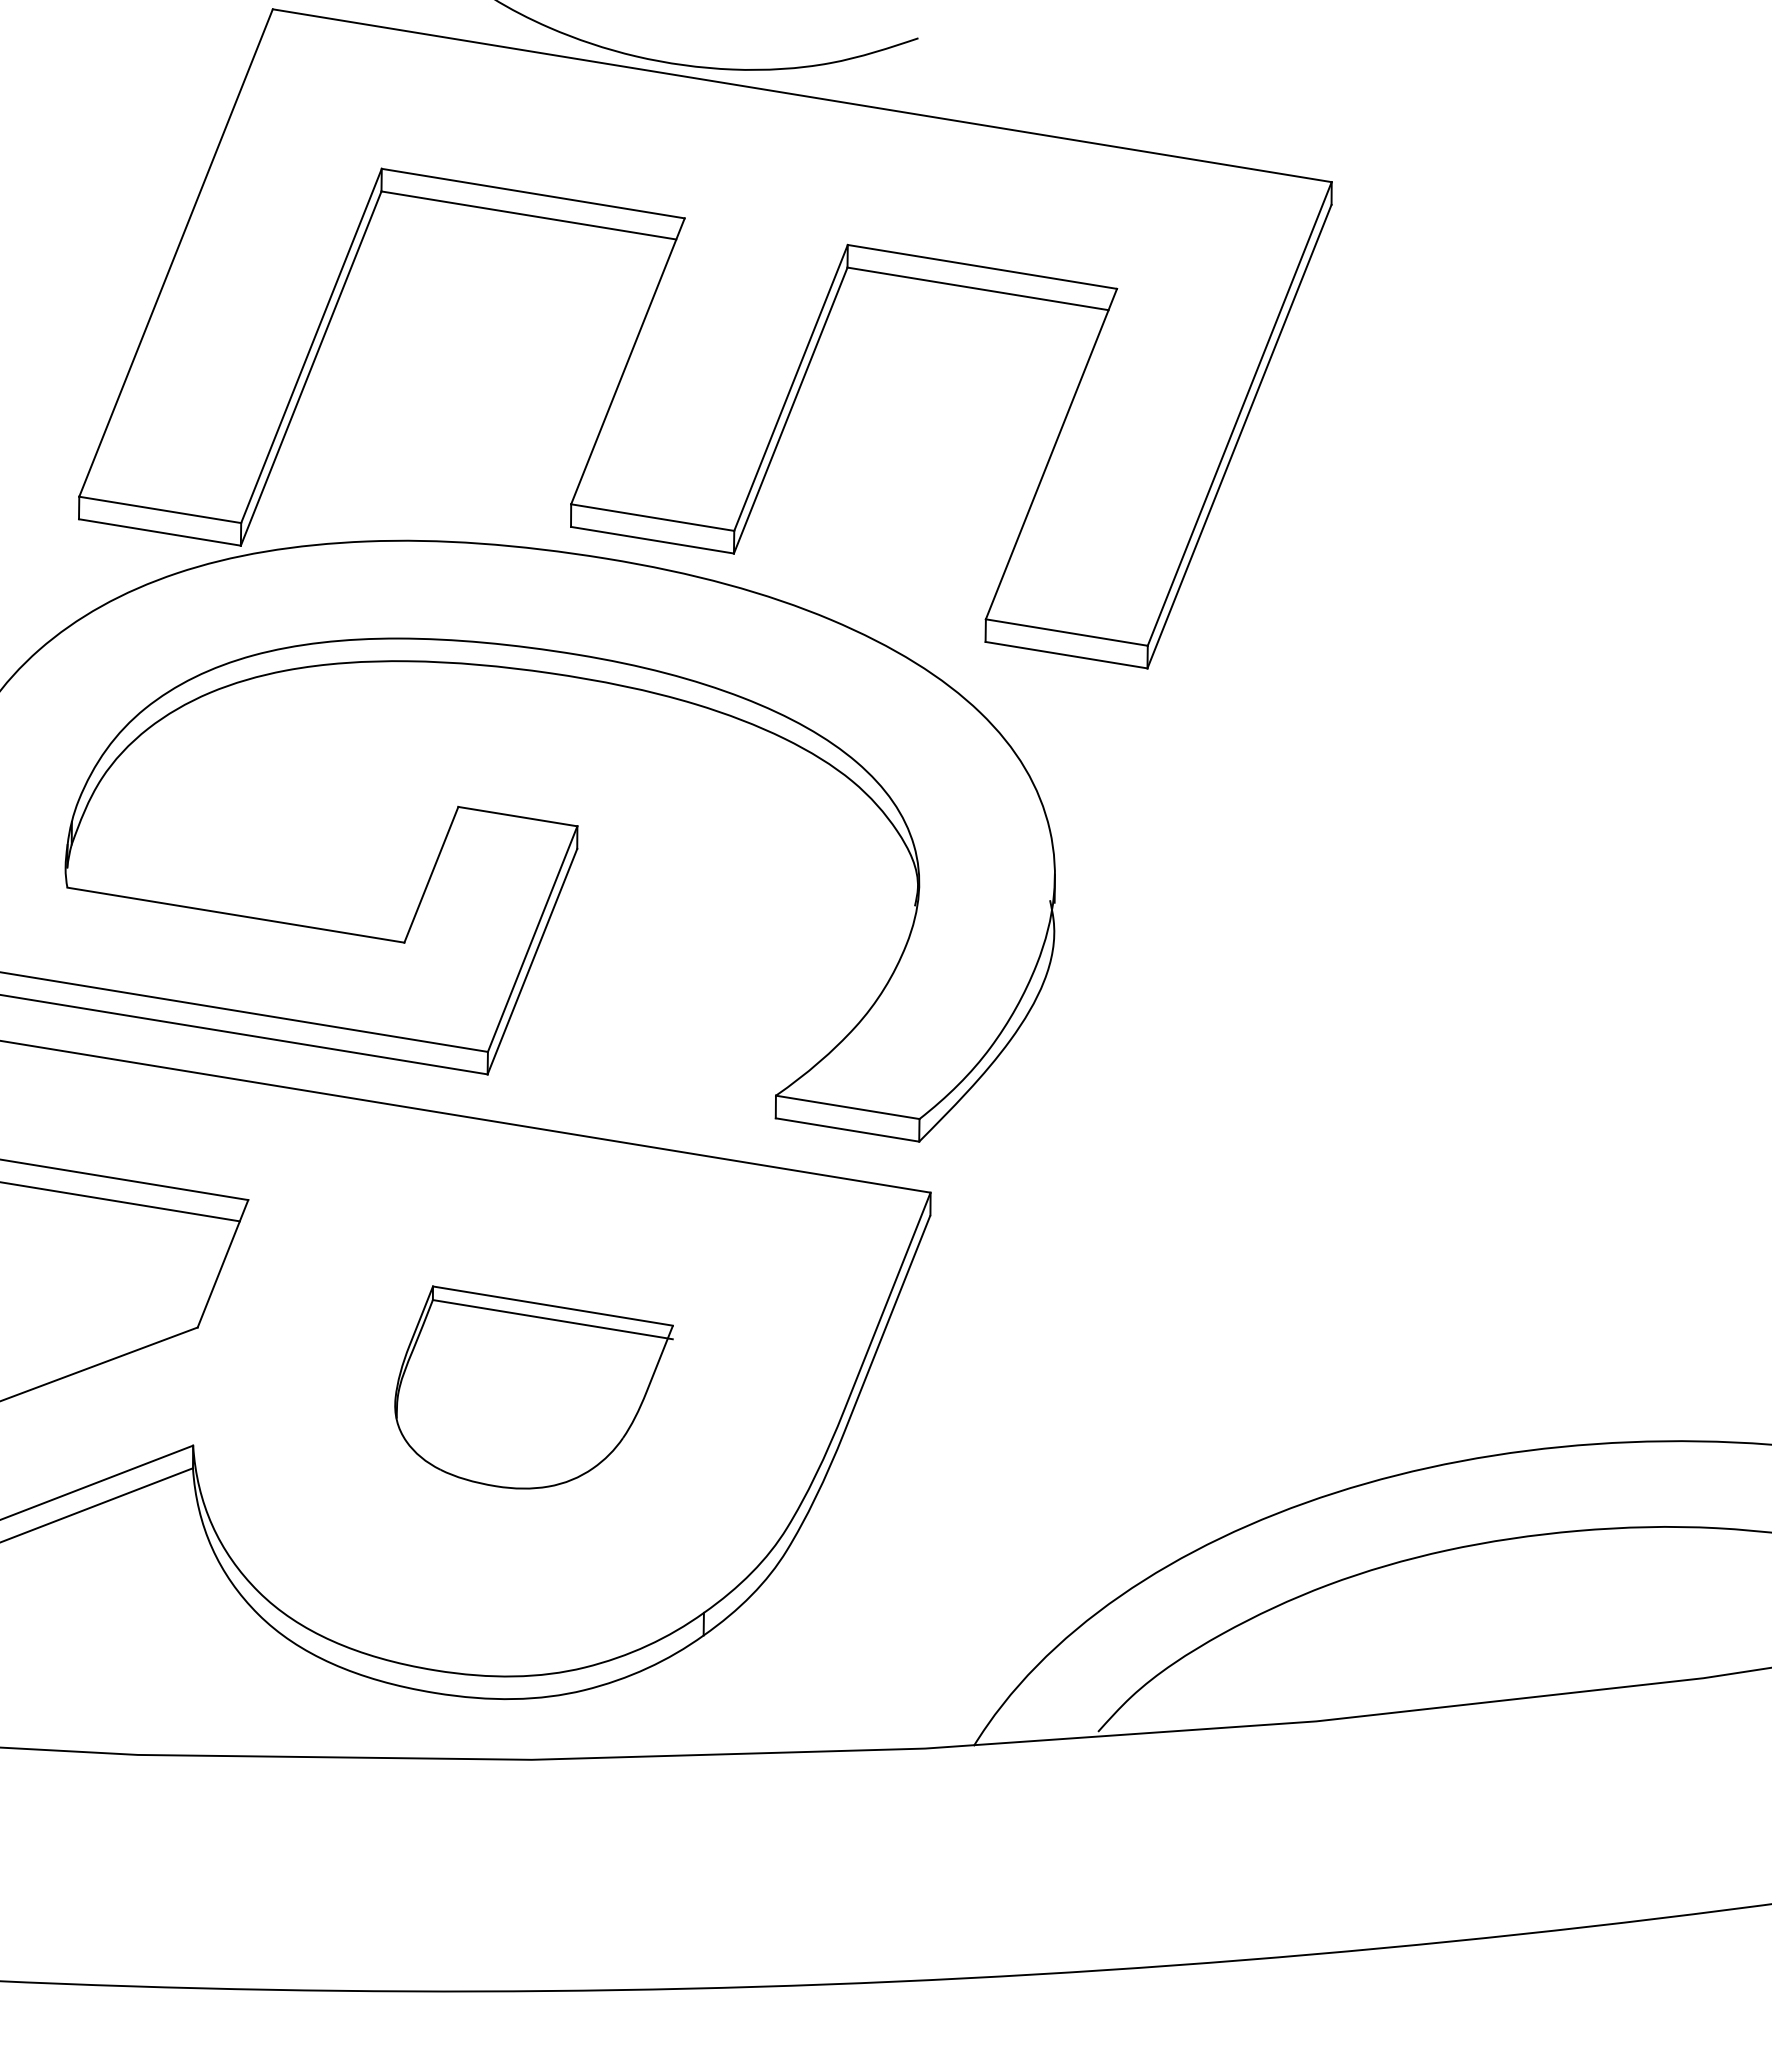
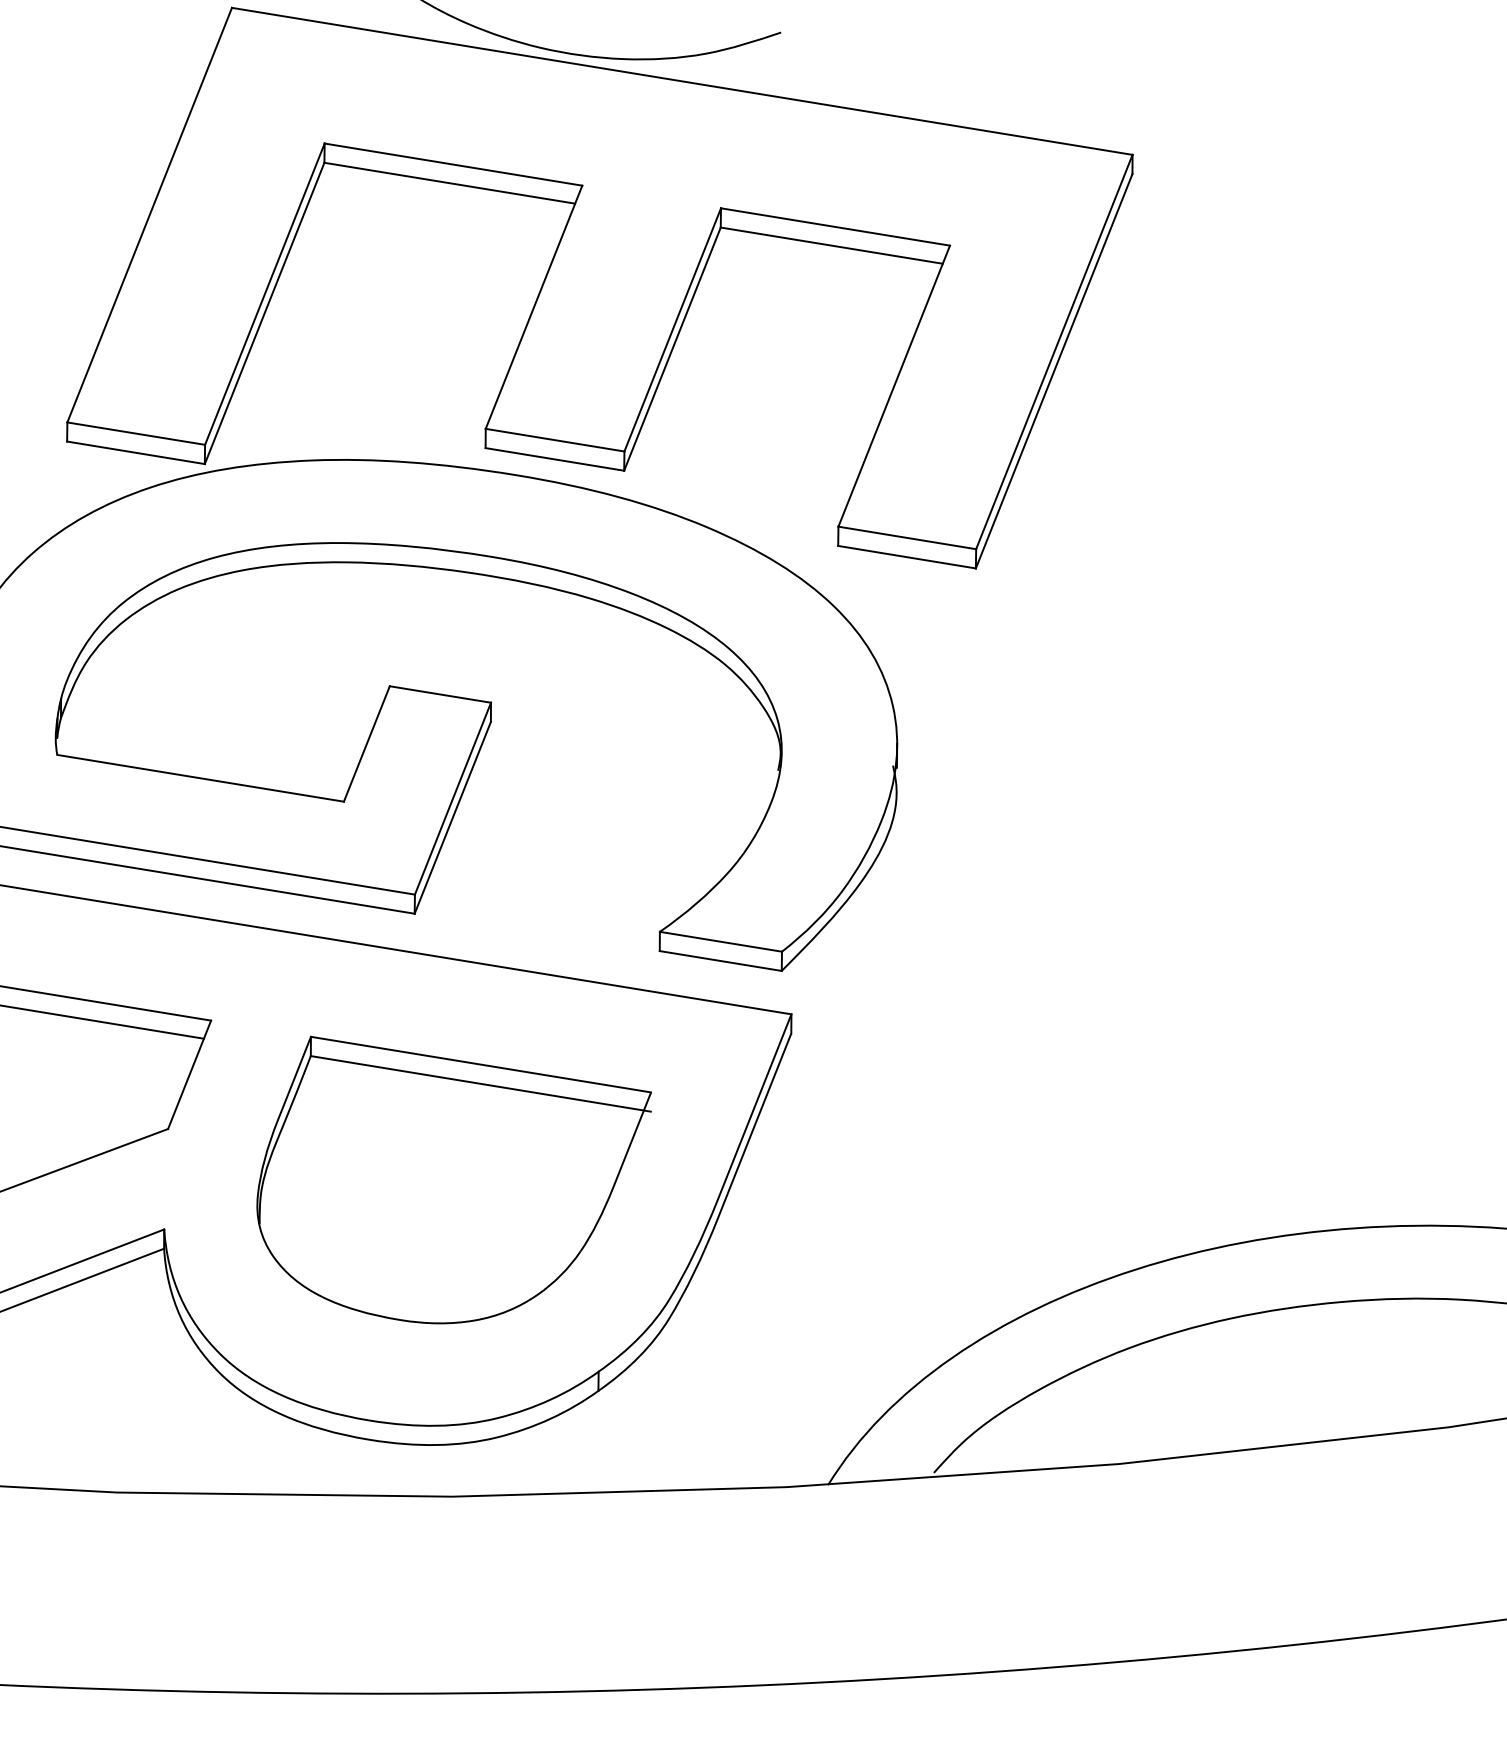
part: (533, 1387) -> (453, 1180), size x1.67

